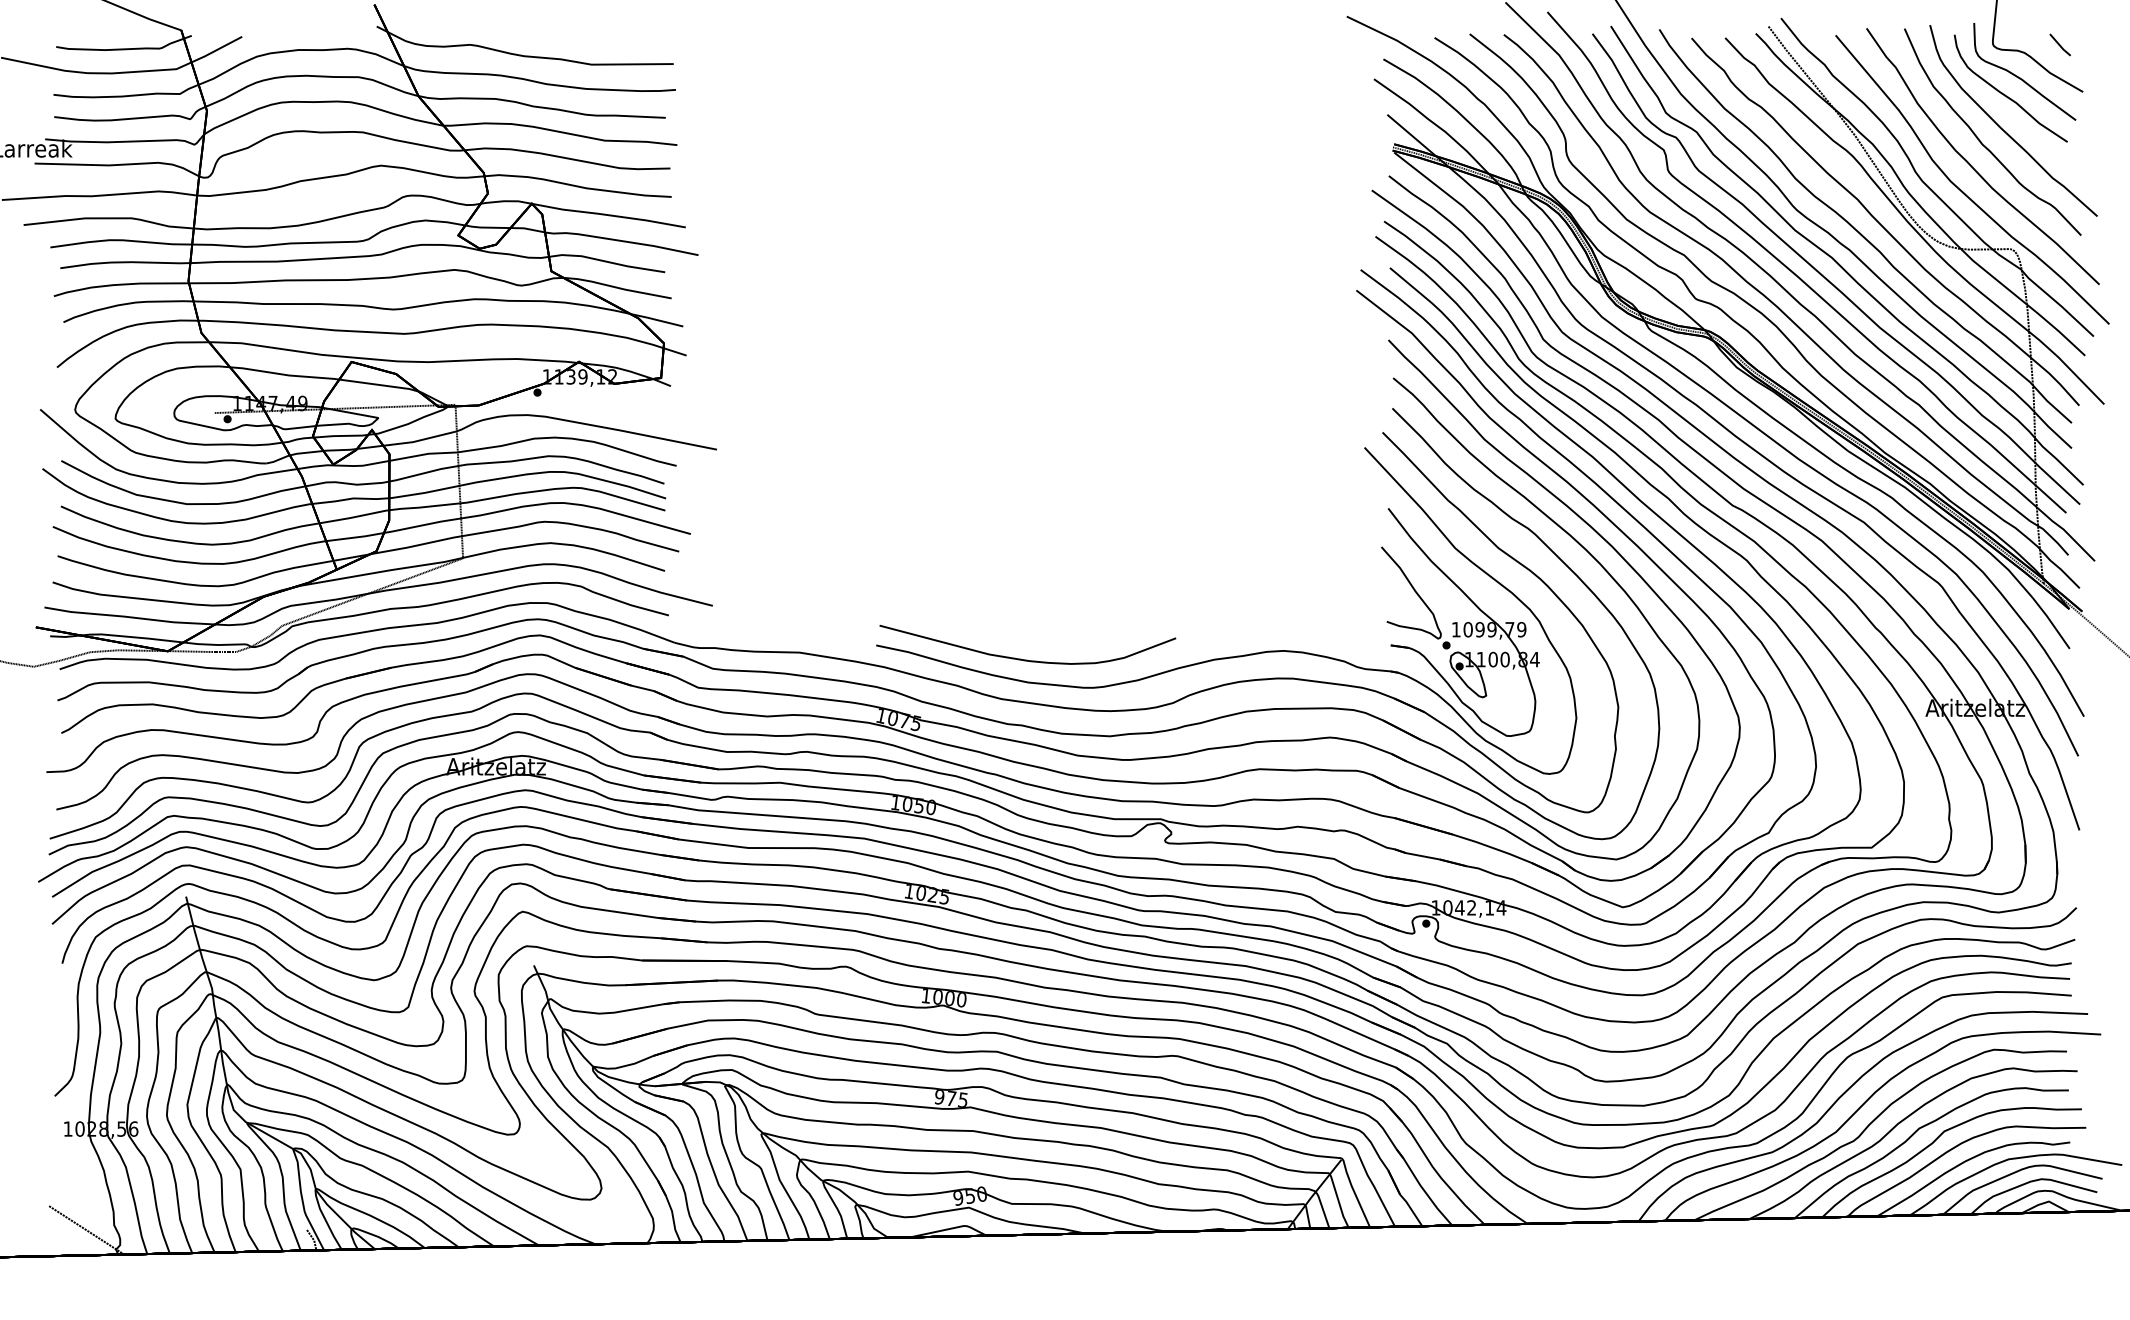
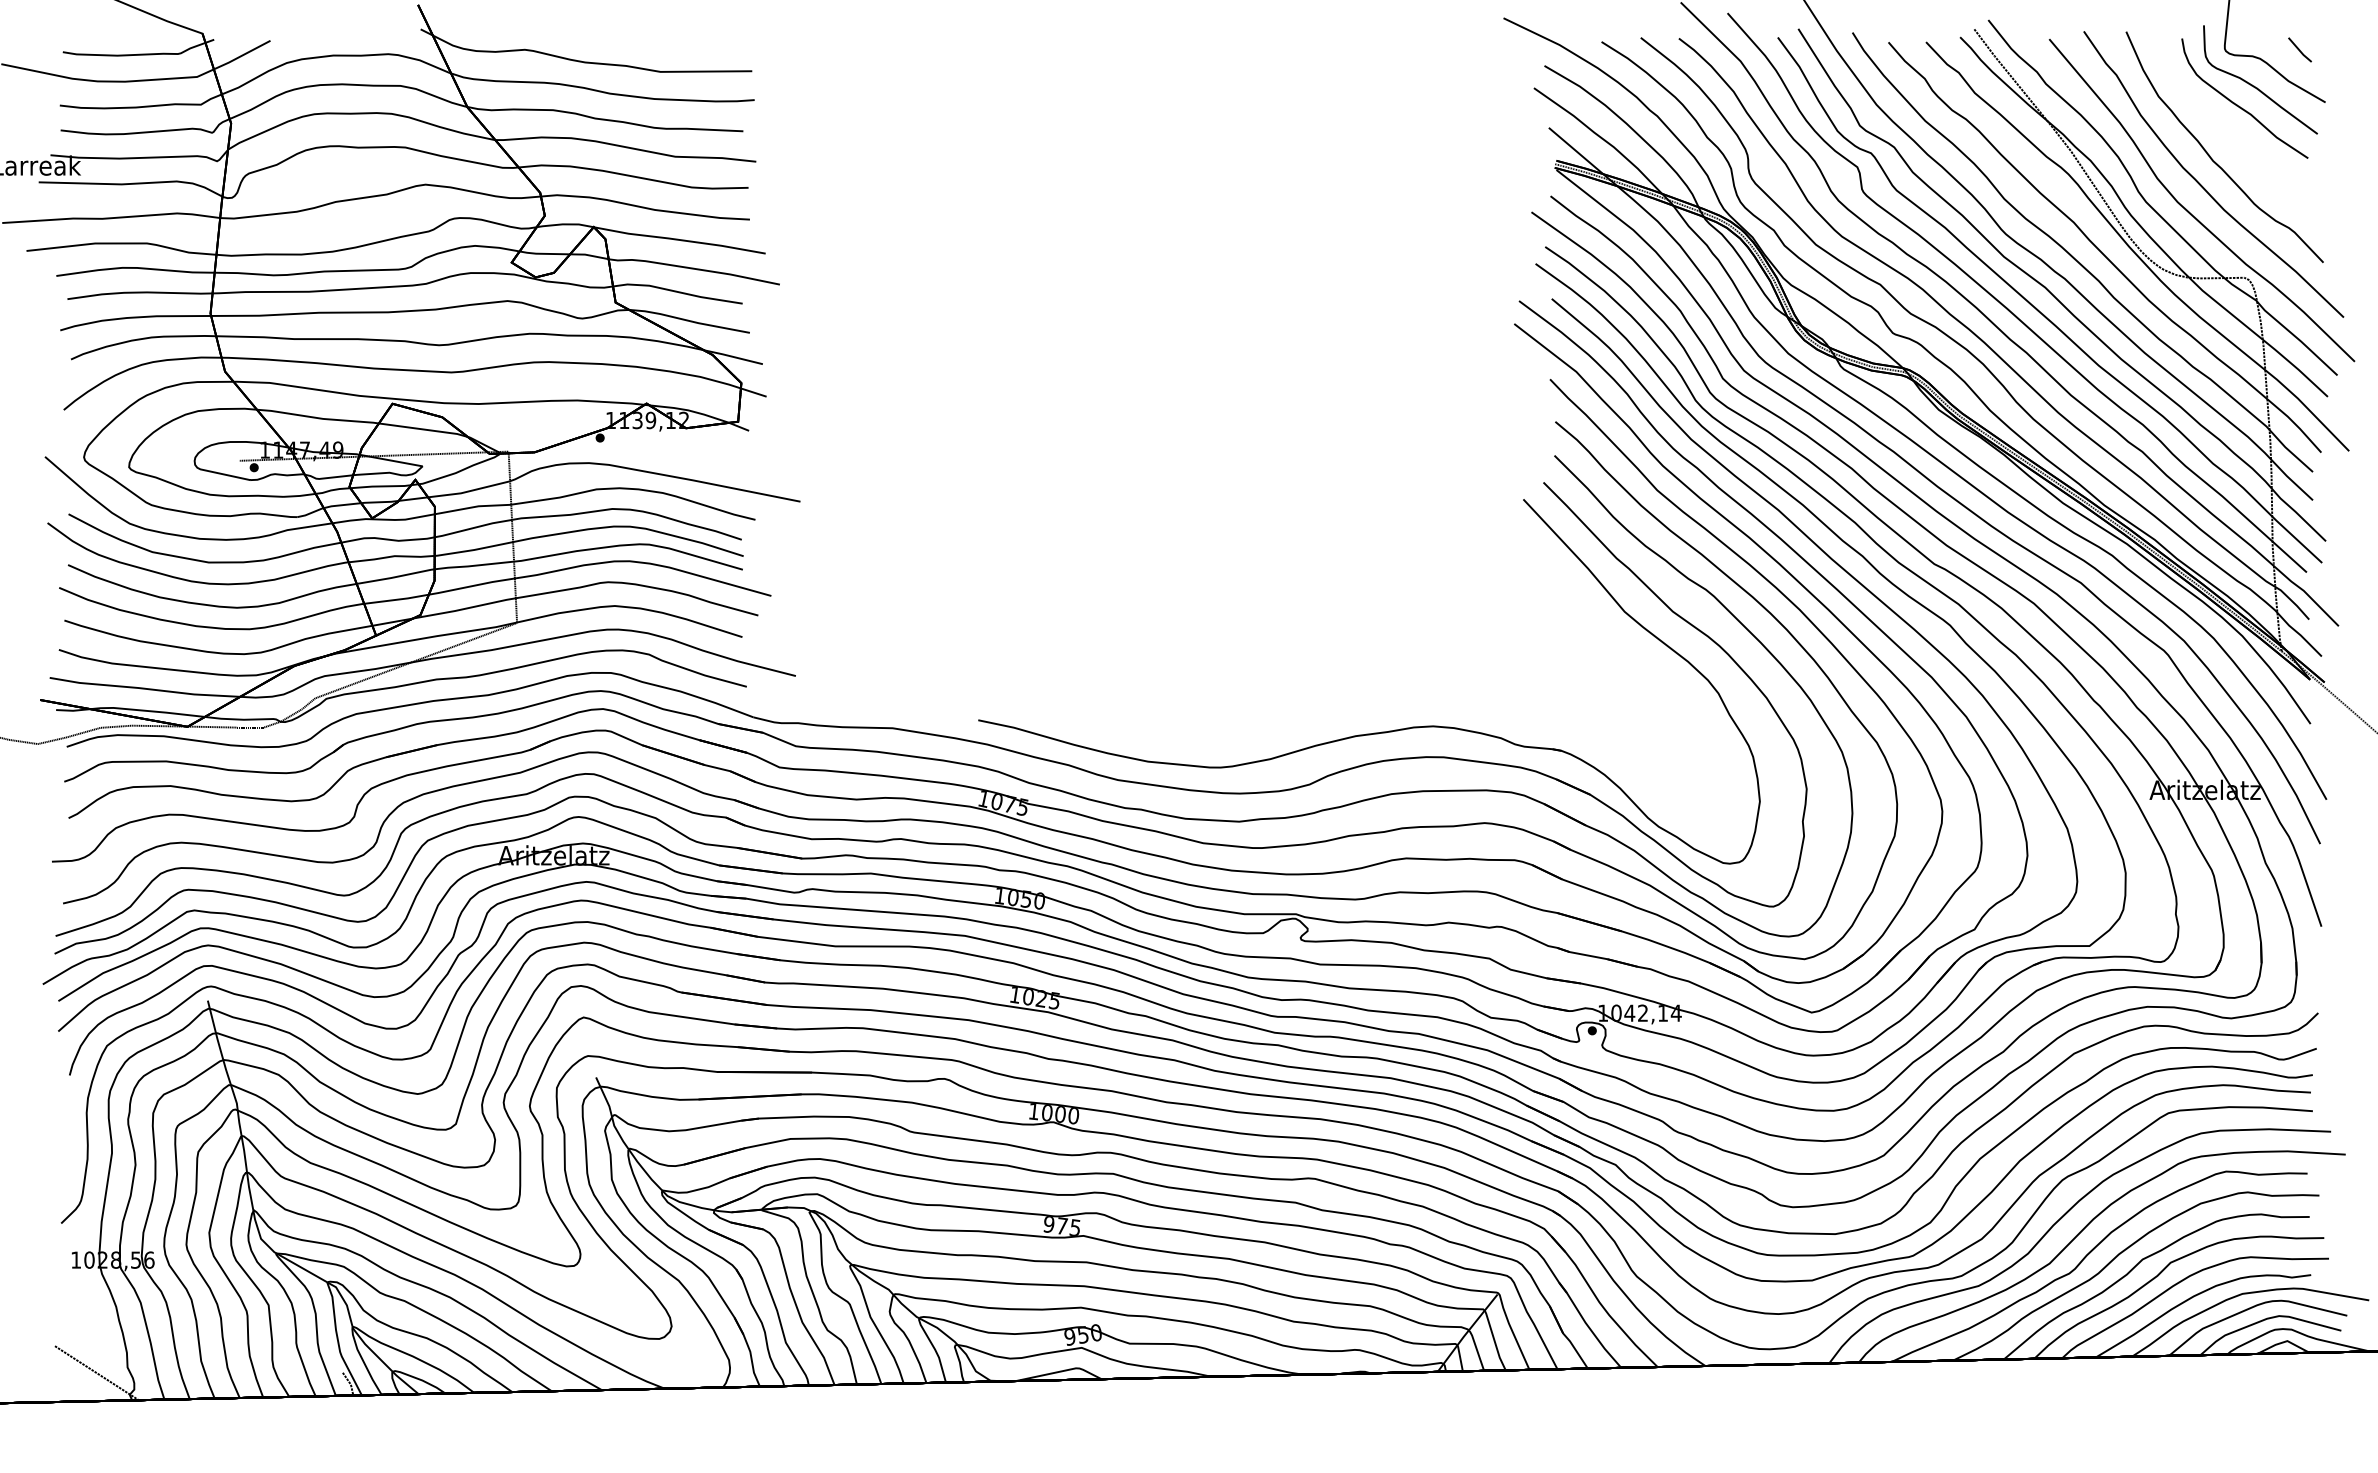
part: (2004, 129) -> (2237, 144), removed
part: (1460, 622) -> (1630, 694), removed
curve: (1024, 659) -> (1143, 735), removed

